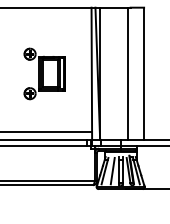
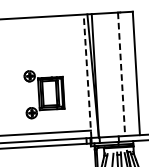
part: (44, 73) -> (44, 93), moved
line: (91, 73) -> (87, 76), solid -> dashed
line: (128, 74) -> (121, 74), solid -> dashed

